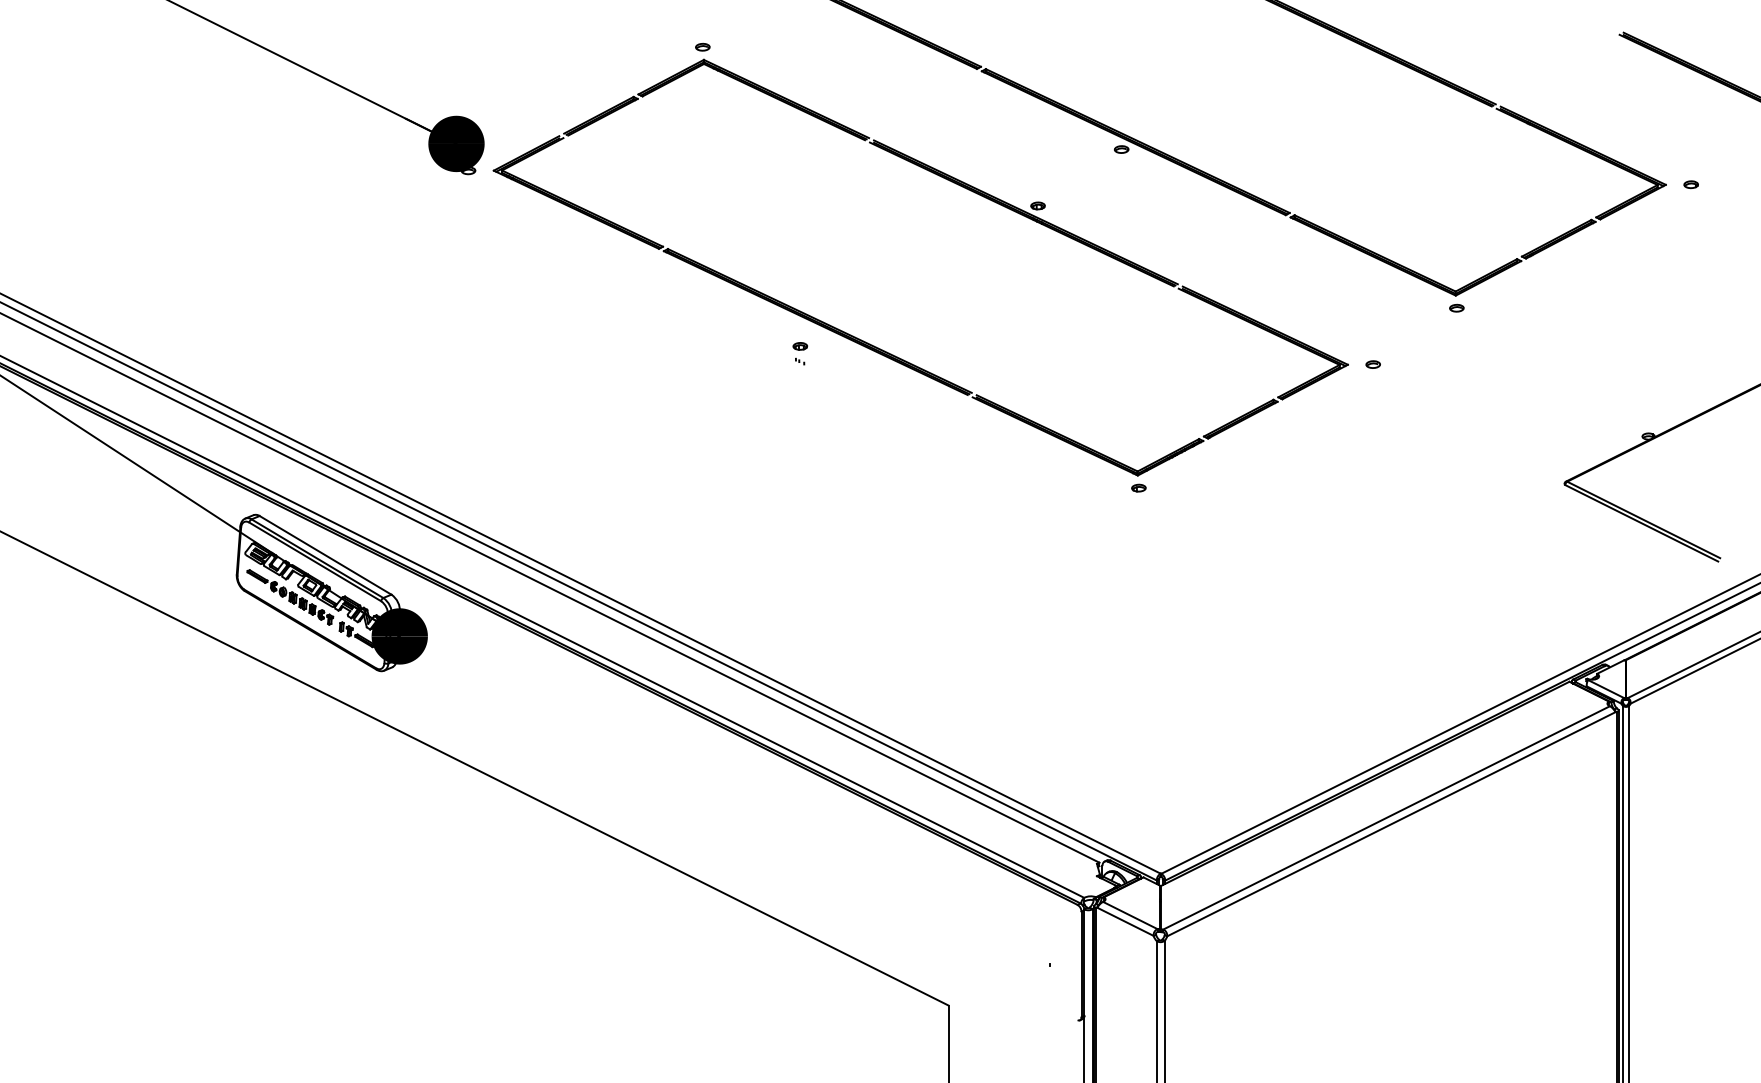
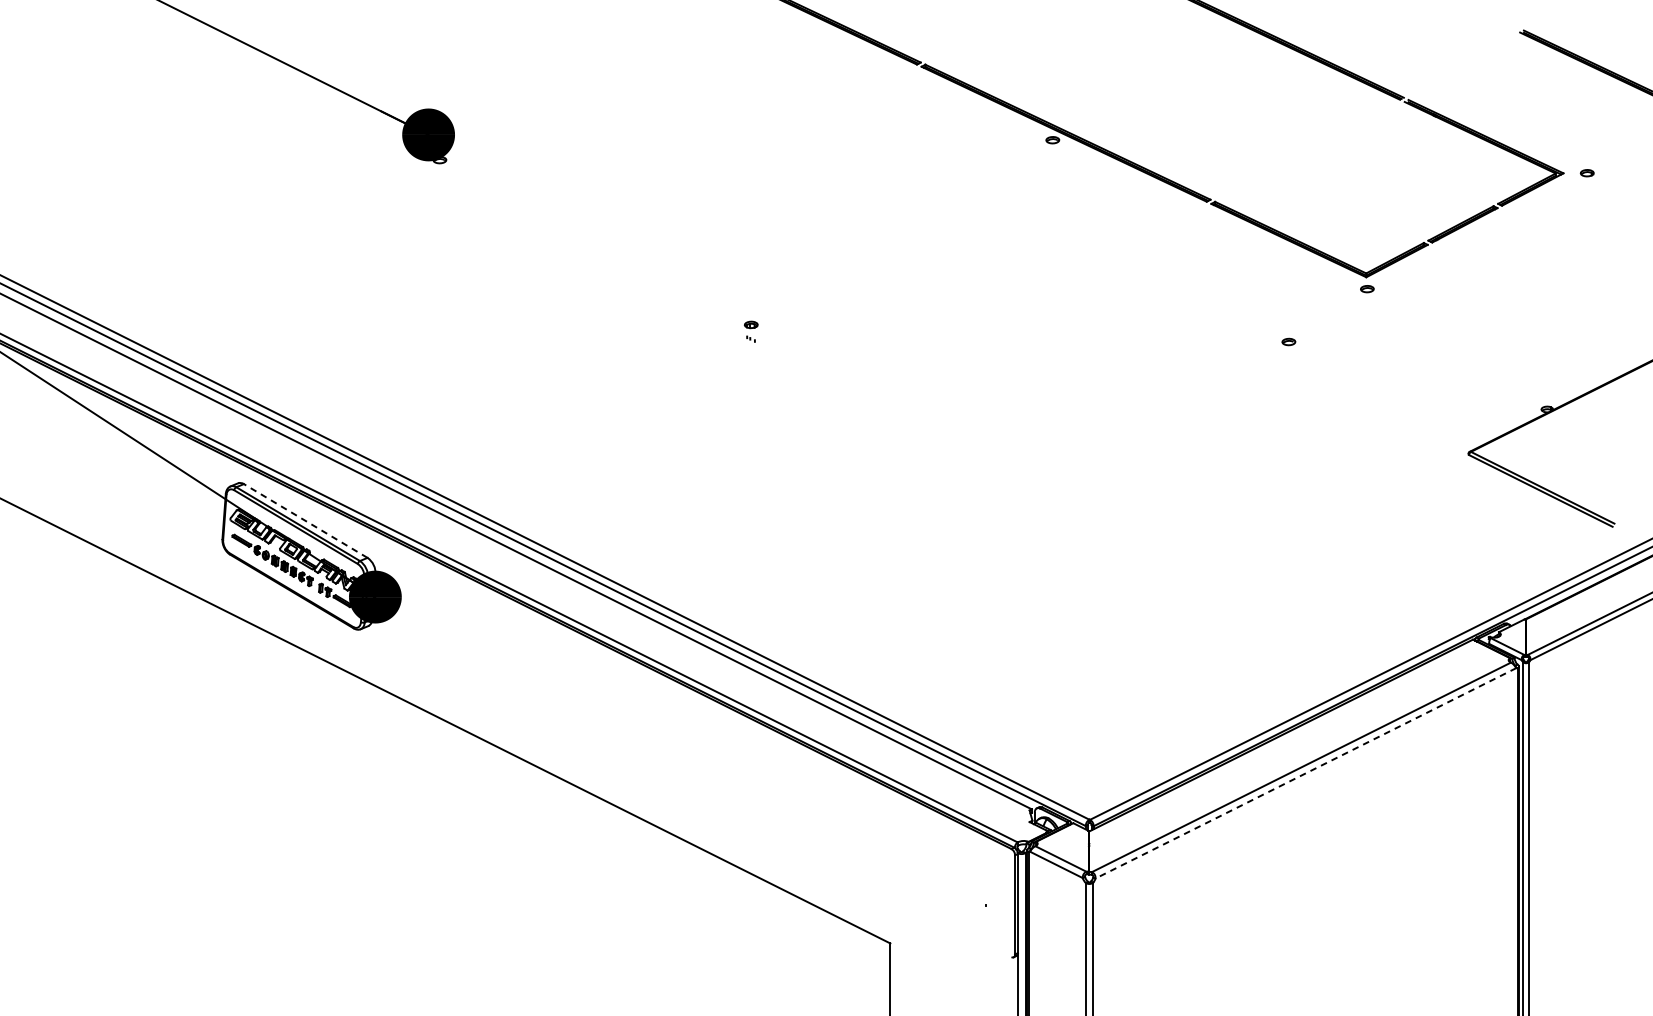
part: (955, 184) -> (896, 172), removed
line: (325, 555) -> (305, 521), solid -> dashed
line: (1391, 824) -> (1306, 773), solid -> dashed

